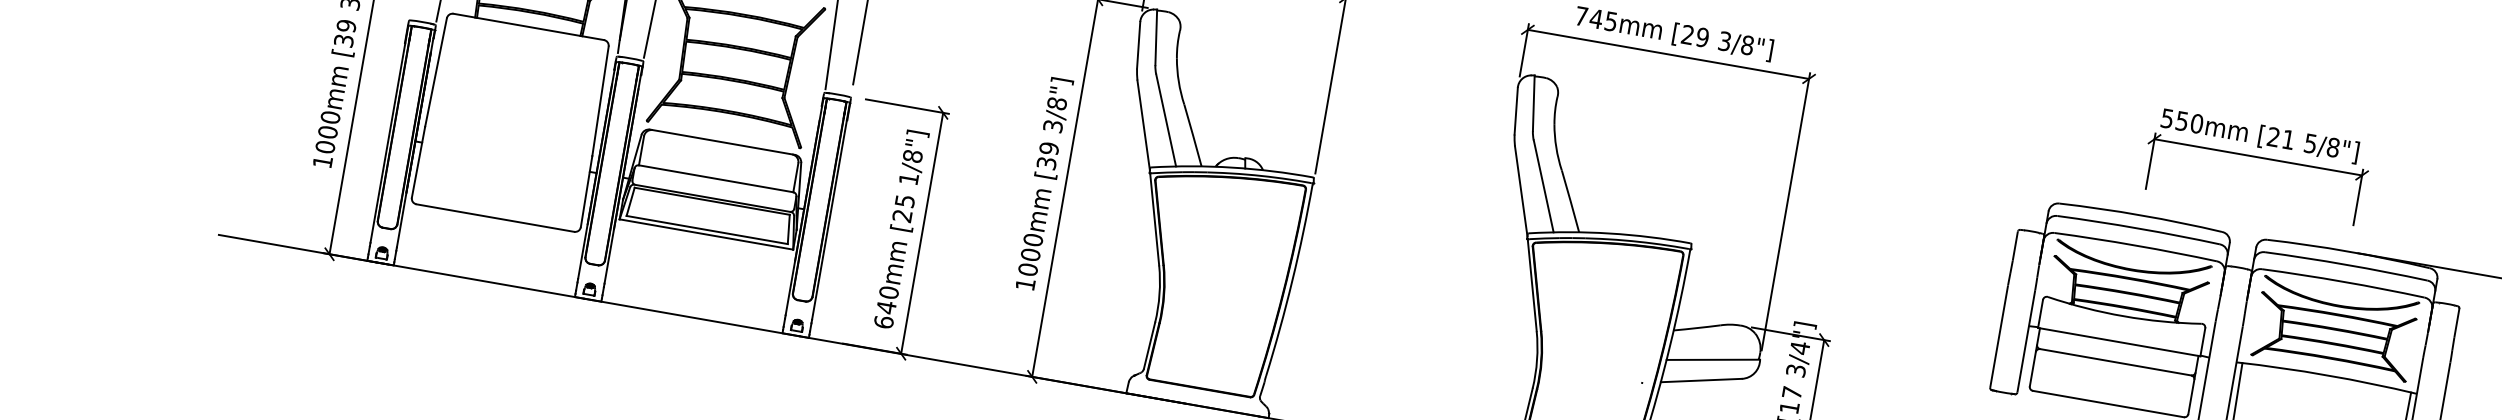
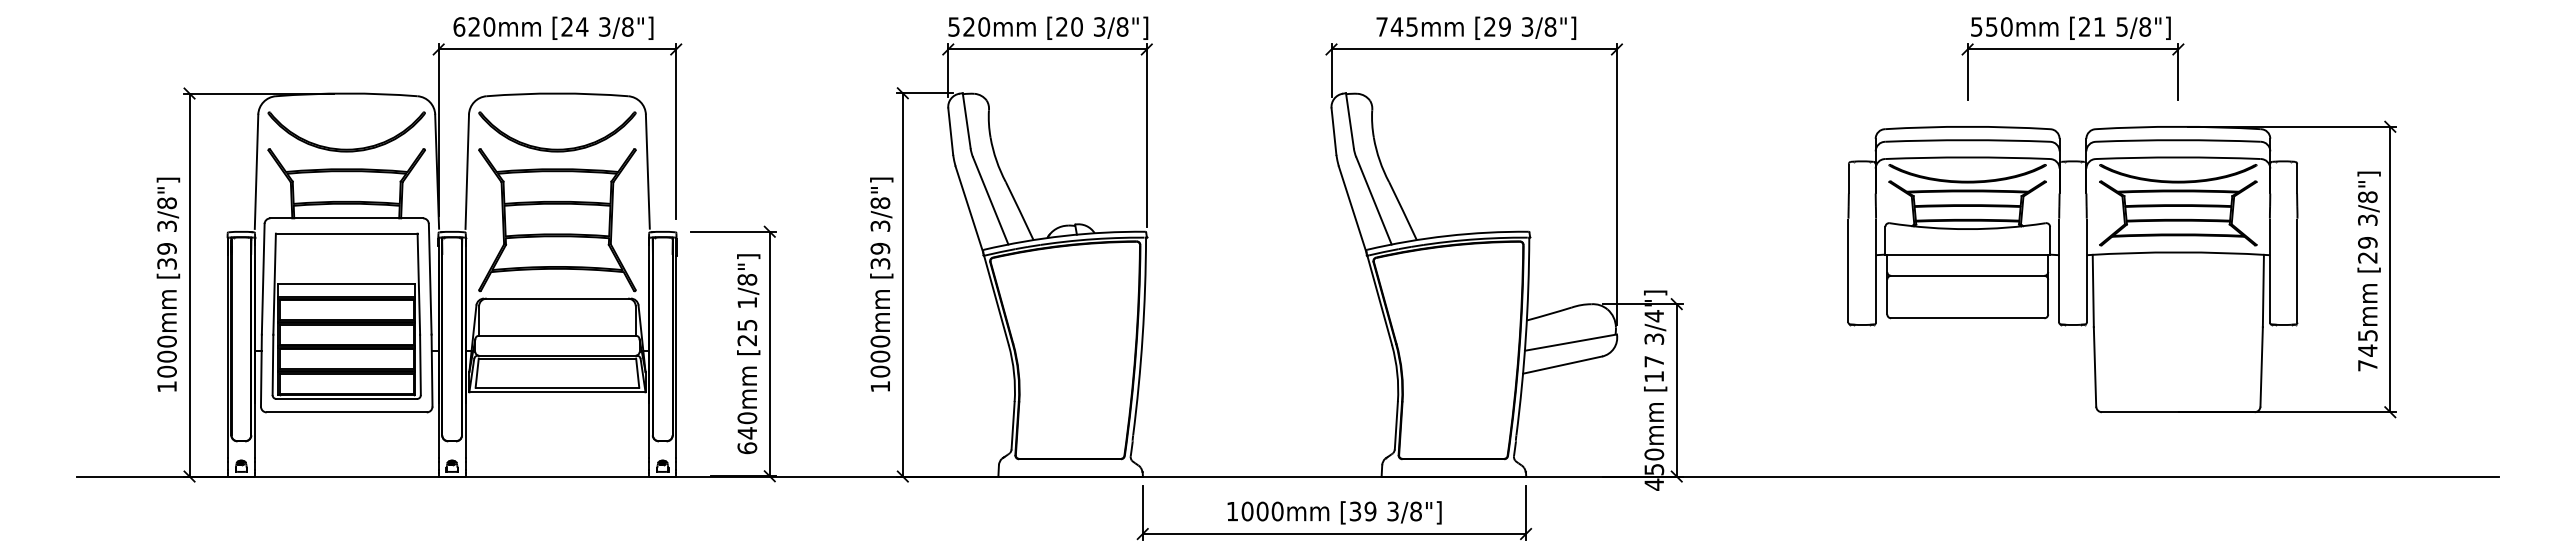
part: (511, 122) -> (346, 315), added

